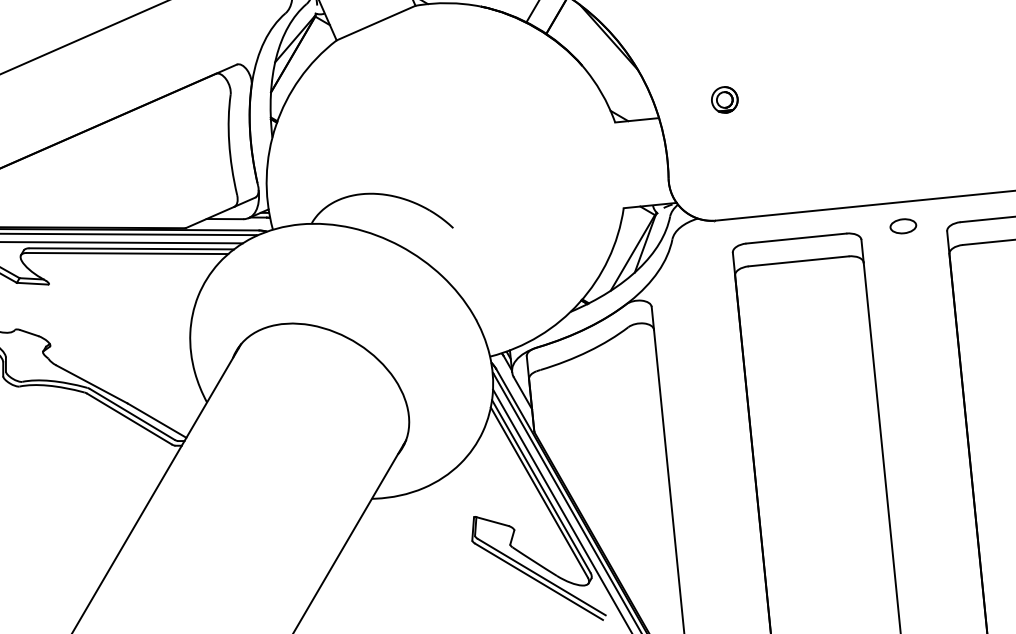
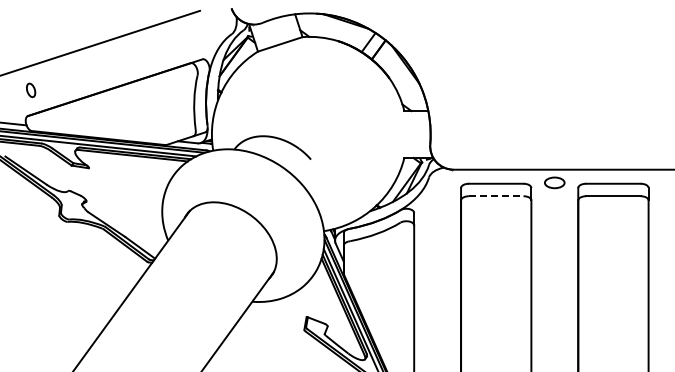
part: (723, 99) -> (464, 104), removed
part: (902, 225) -> (554, 182), size x1.4
line: (799, 261) -> (496, 196), solid -> dashed

